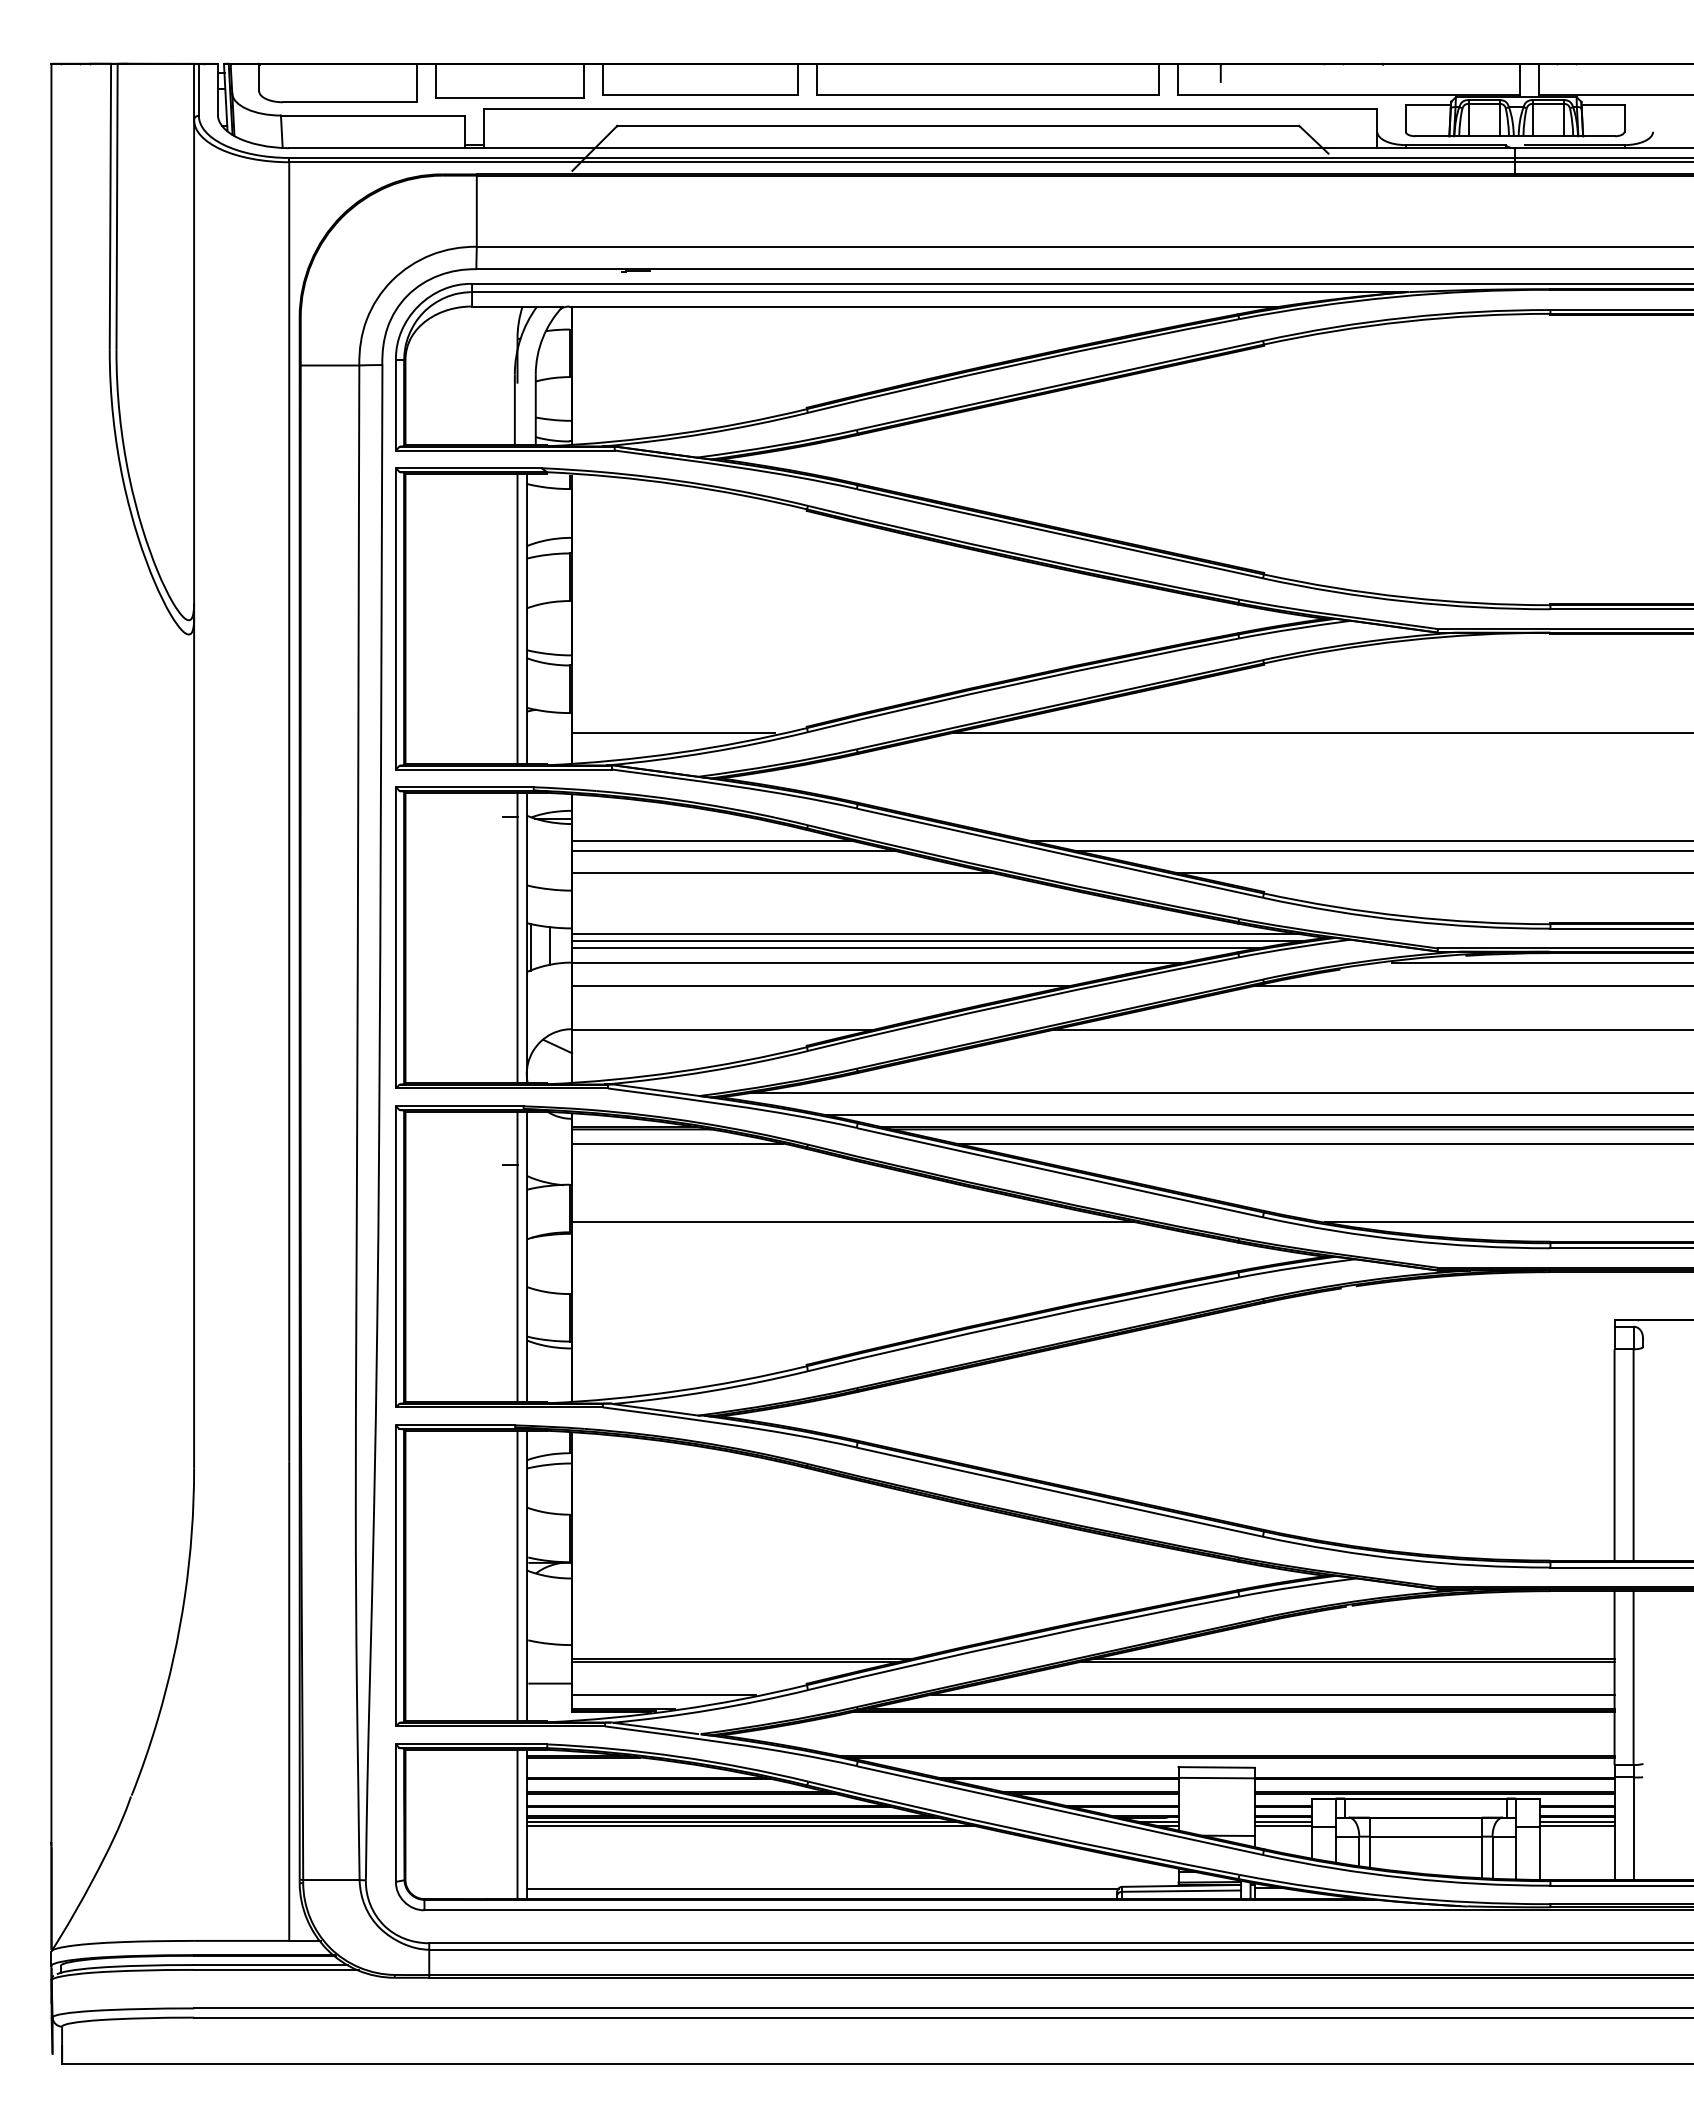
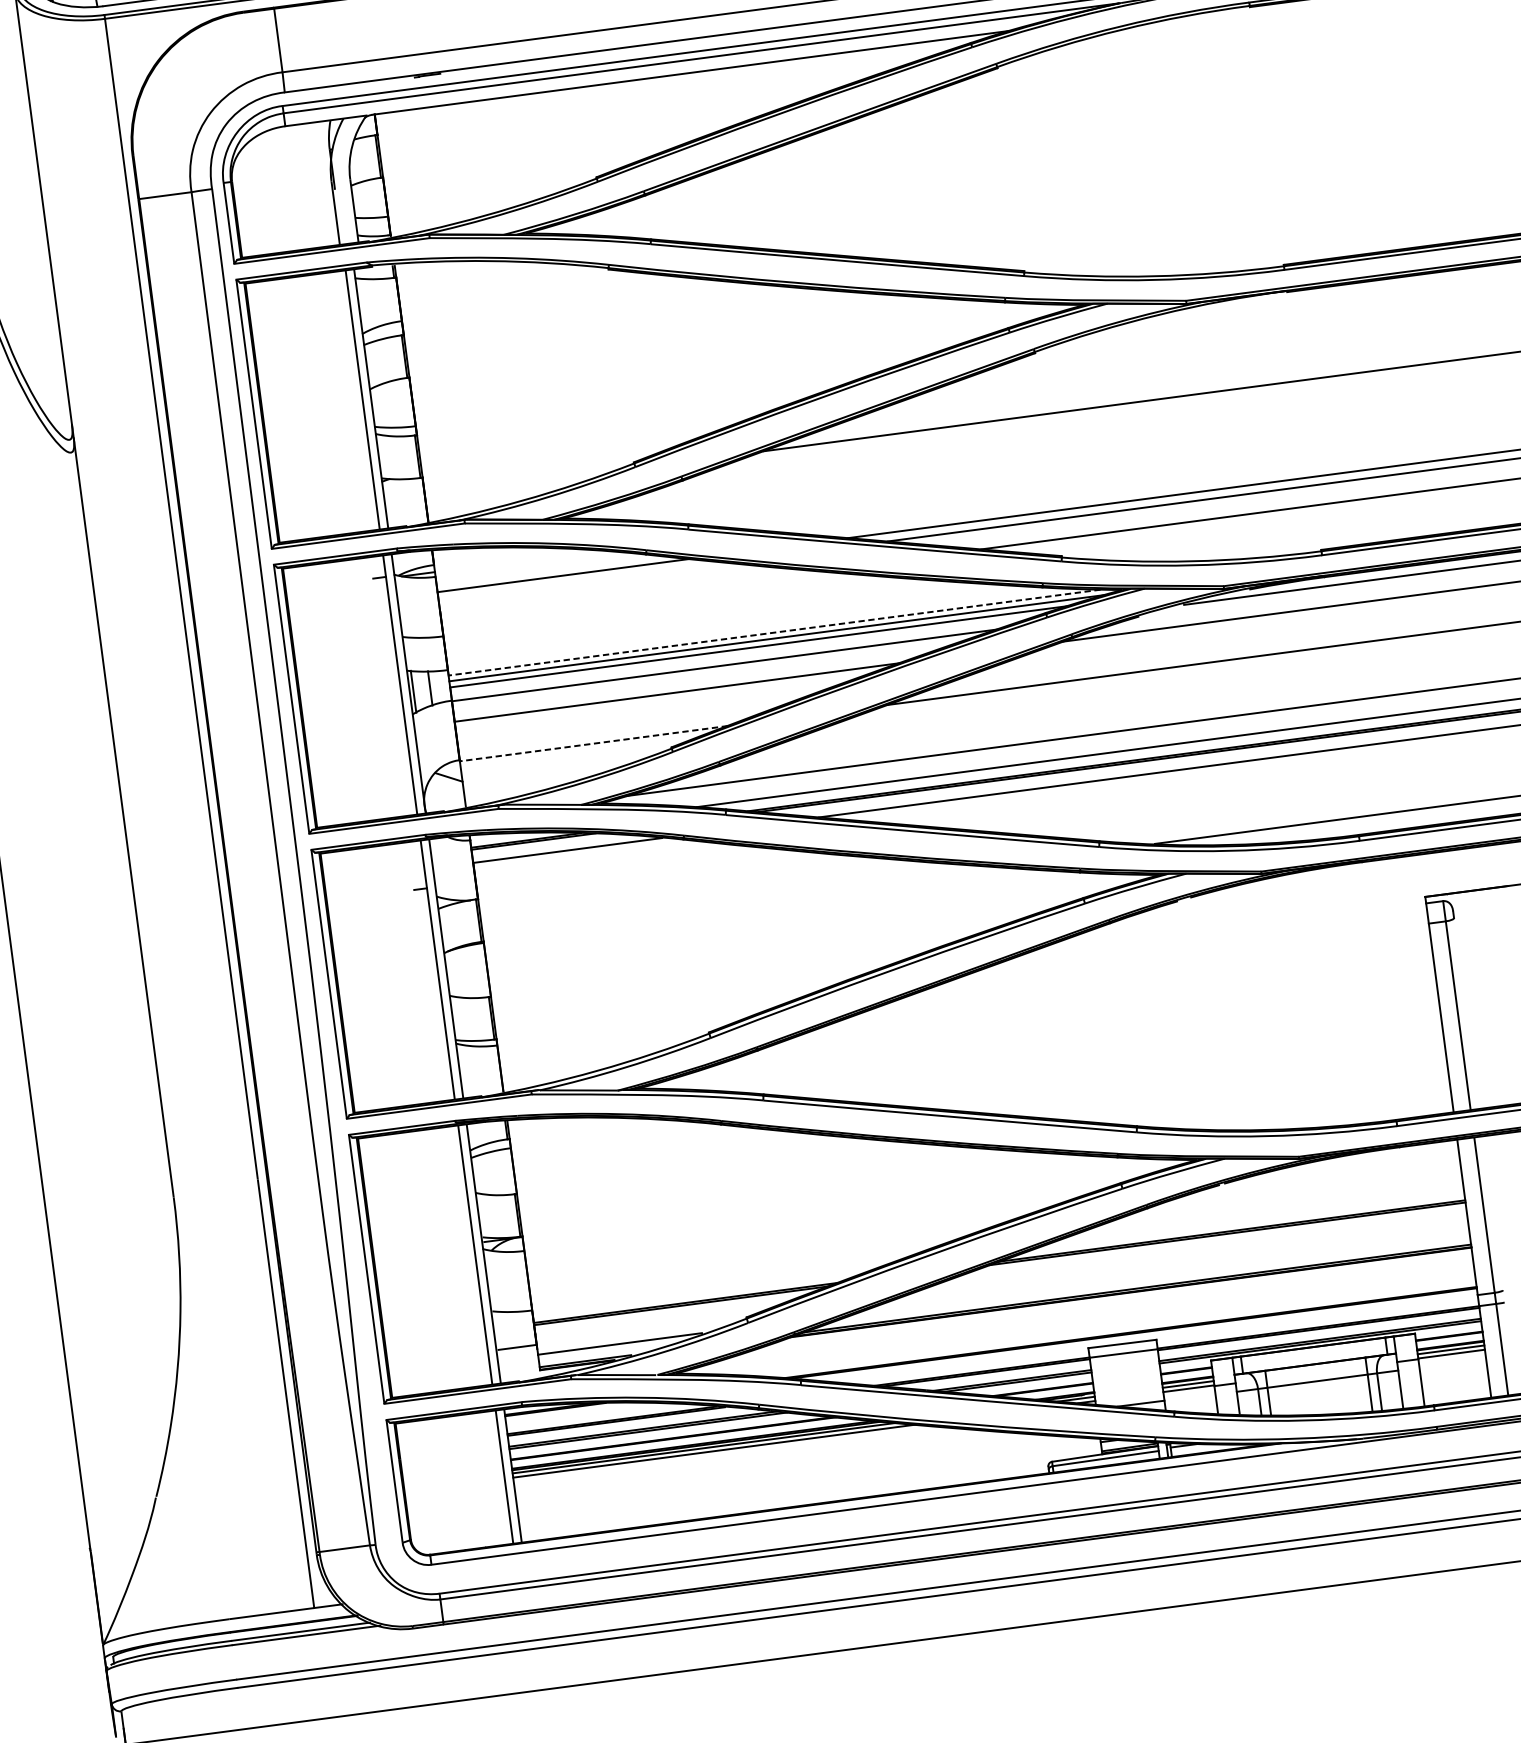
line: (673, 733) -> (515, 484), removed
line: (733, 850) -> (582, 581), removed
line: (781, 872) -> (628, 595), removed
line: (937, 934) -> (775, 632), solid -> dashed
line: (722, 1030) -> (594, 743), solid -> dashed
line: (853, 1222) -> (733, 899), removed
line: (1272, 1694) -> (1163, 1272), removed
line: (822, 1888) -> (784, 1498), removed

